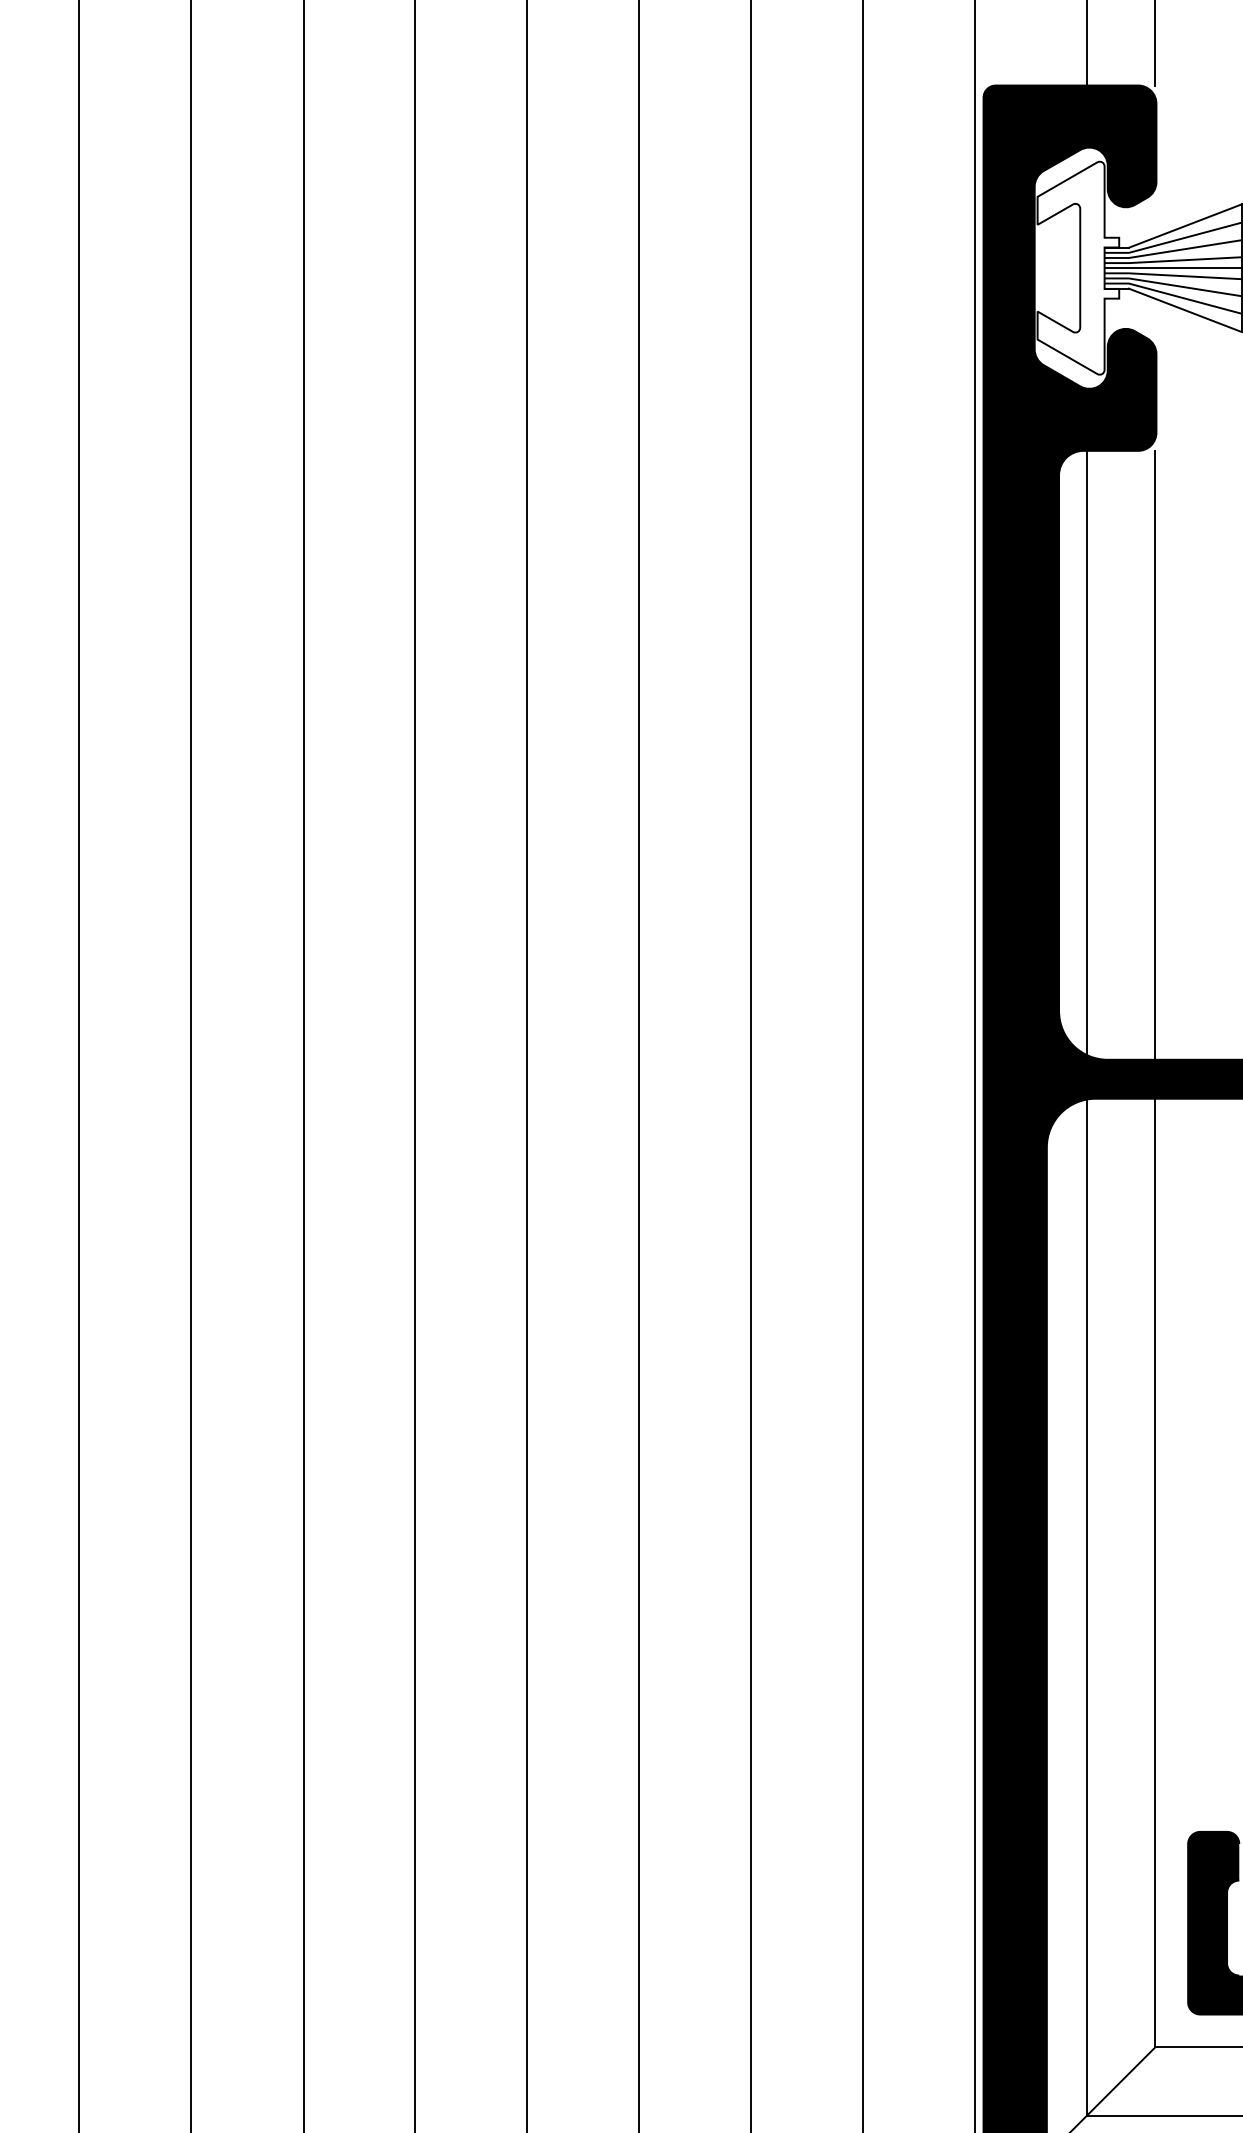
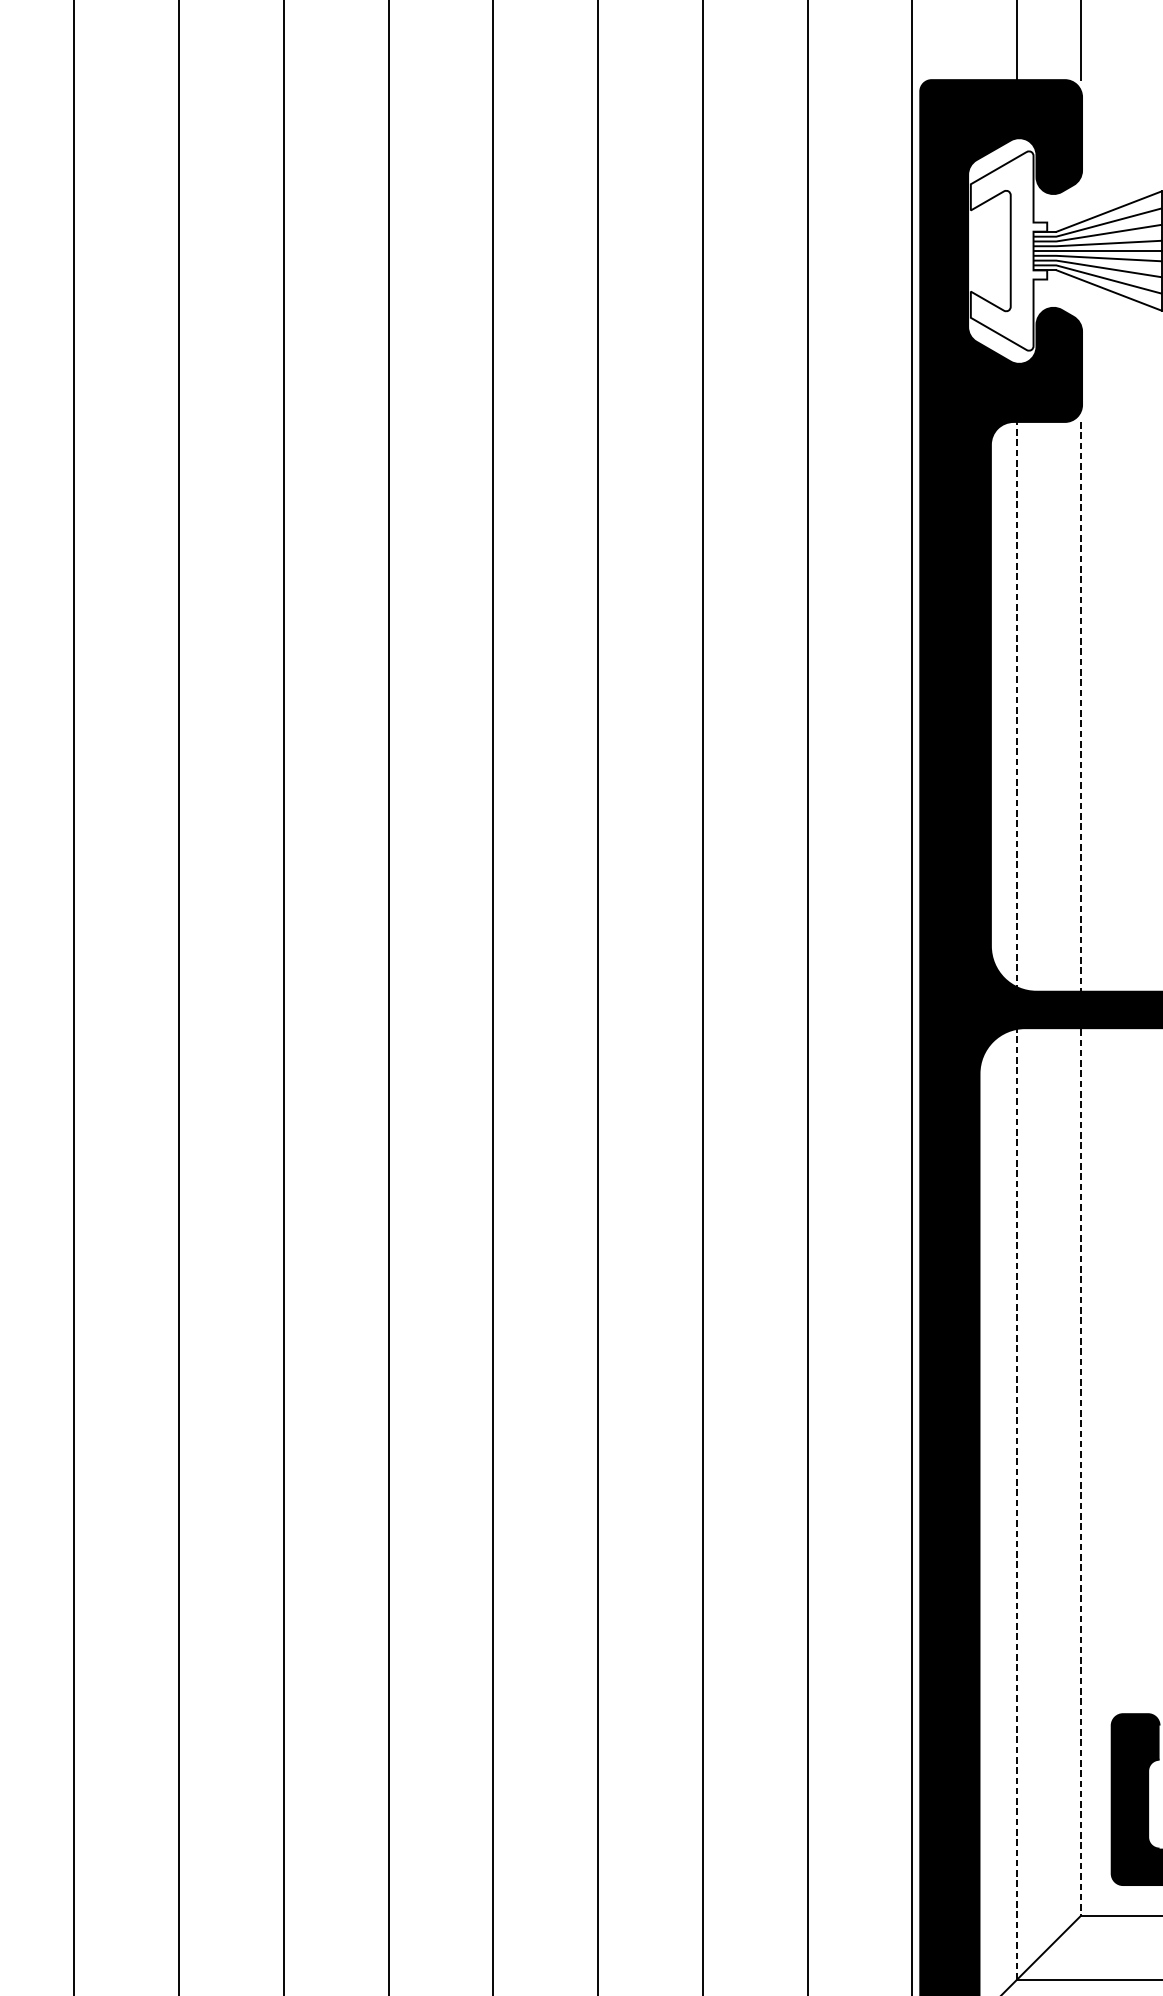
line: (1155, 1249) -> (1081, 1169), solid -> dashed
line: (1087, 1282) -> (1017, 1200), solid -> dashed

